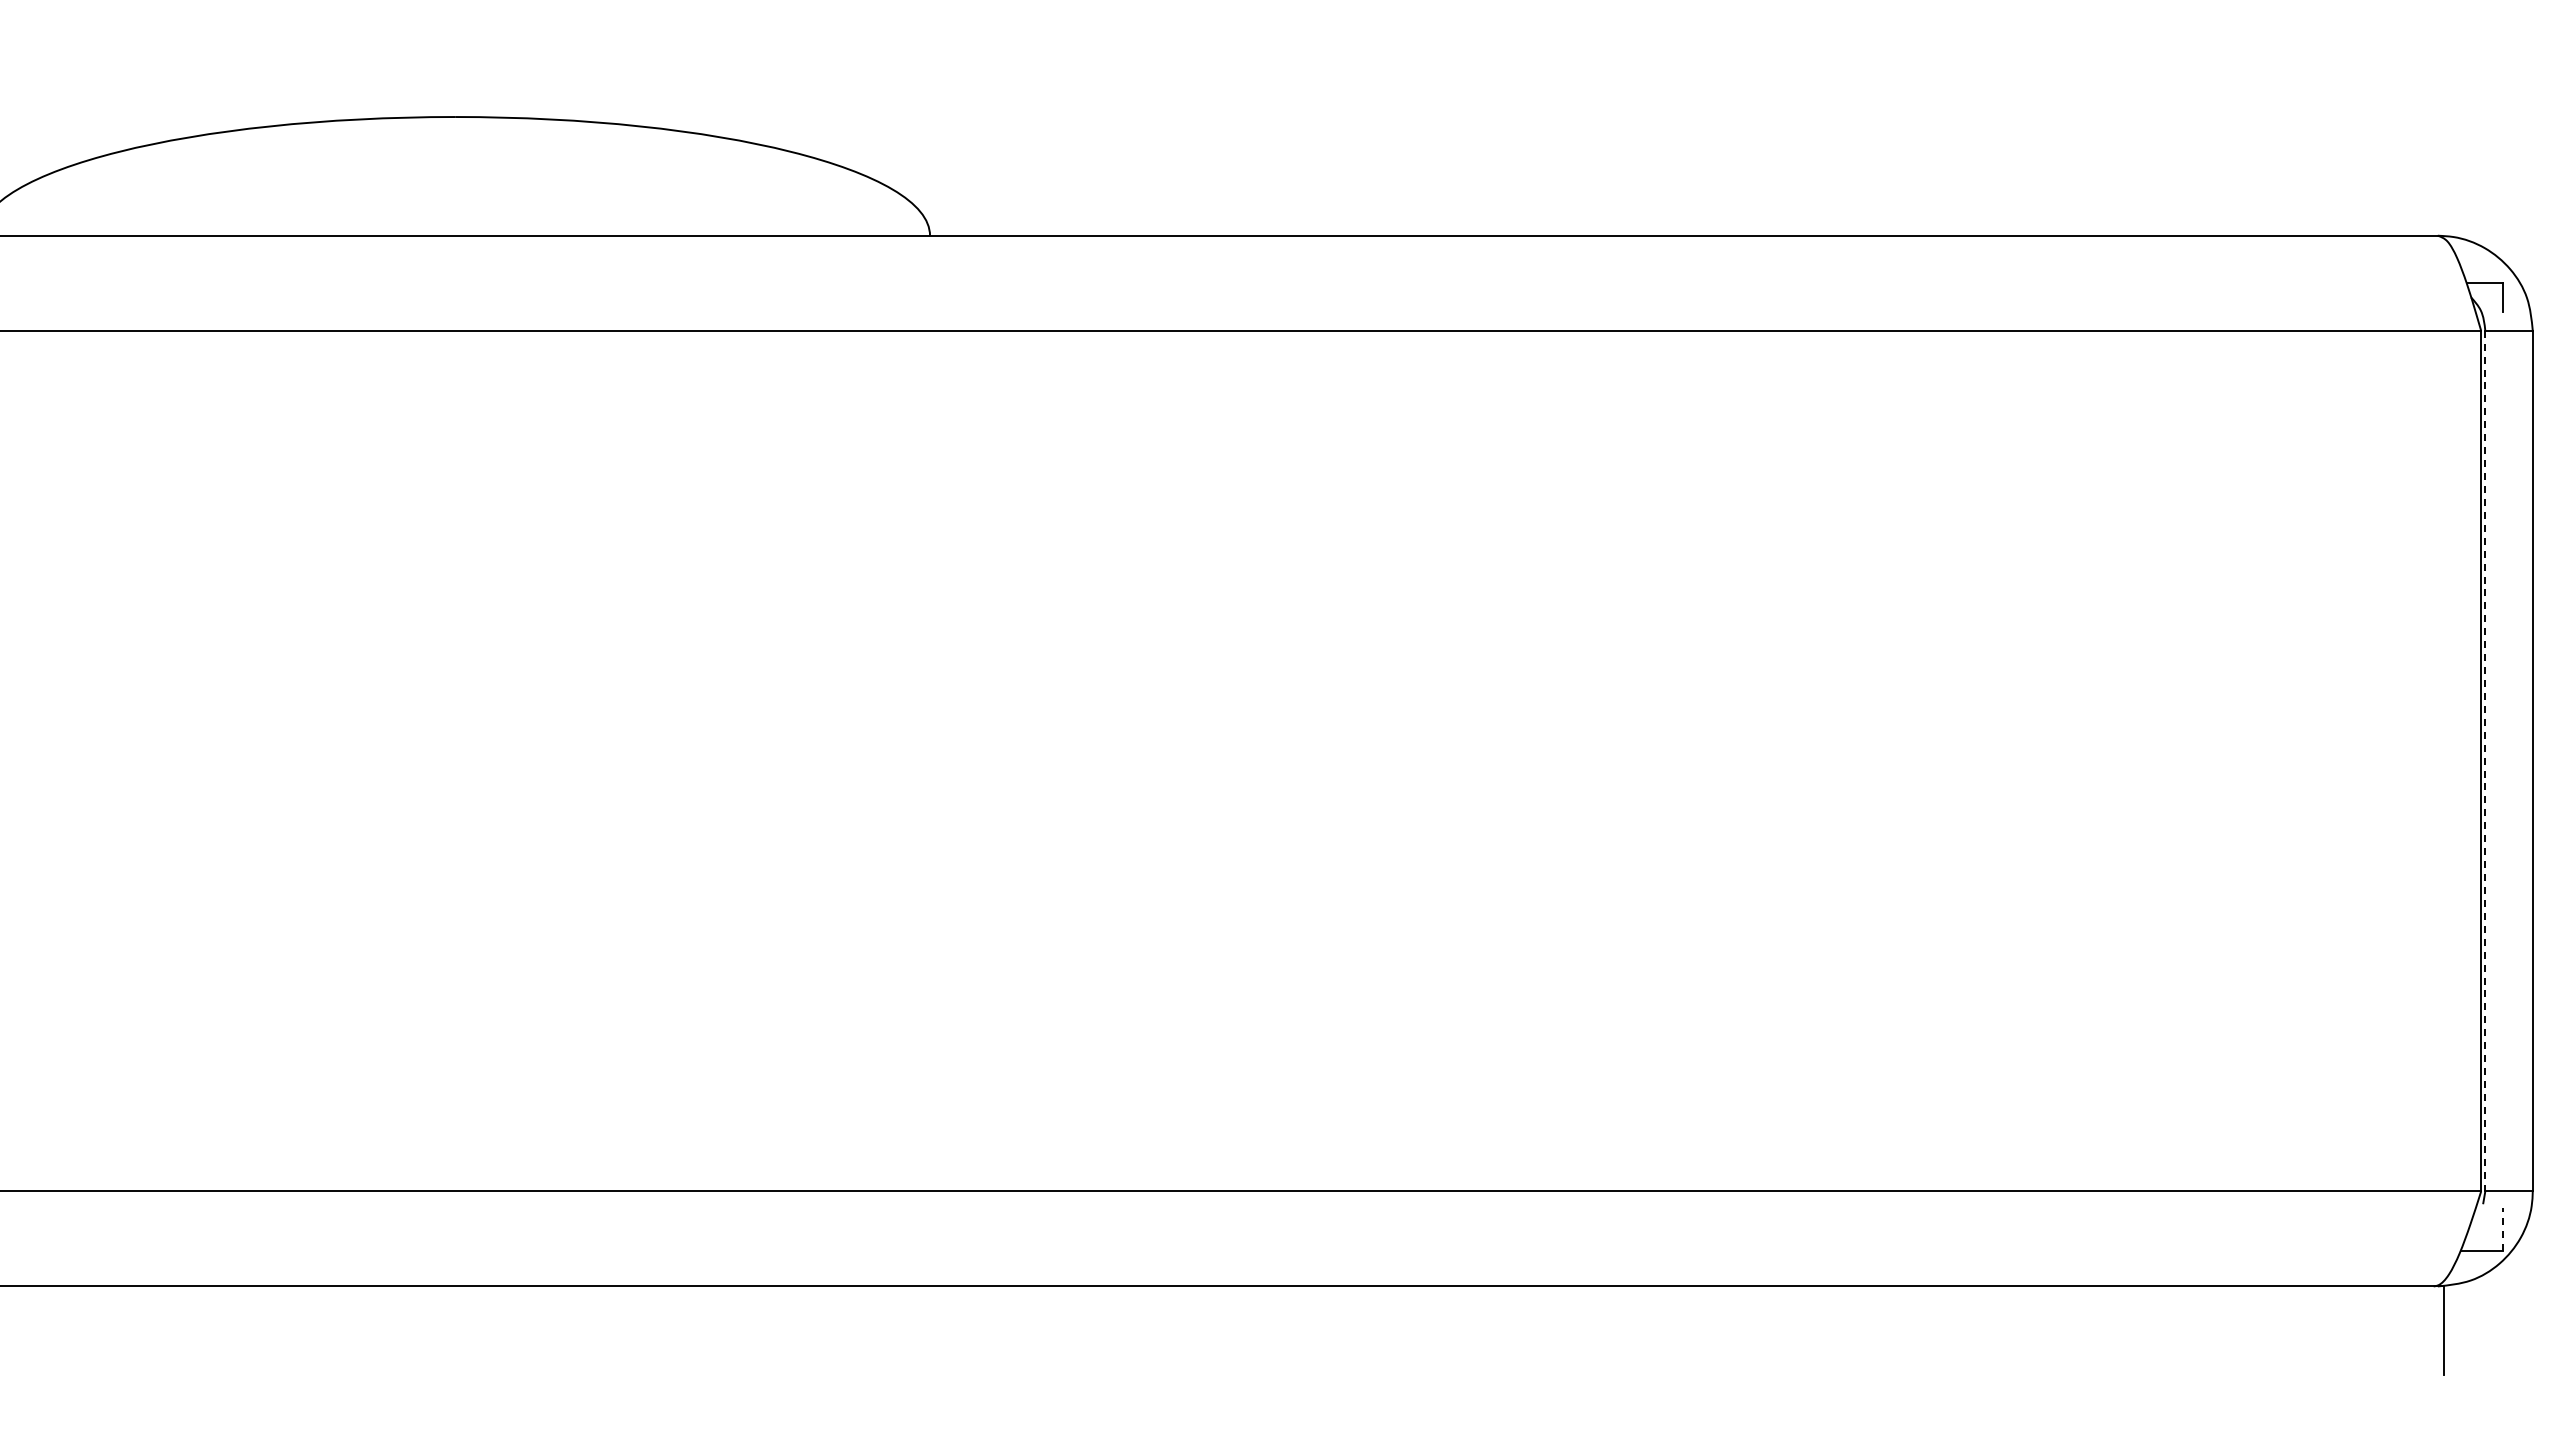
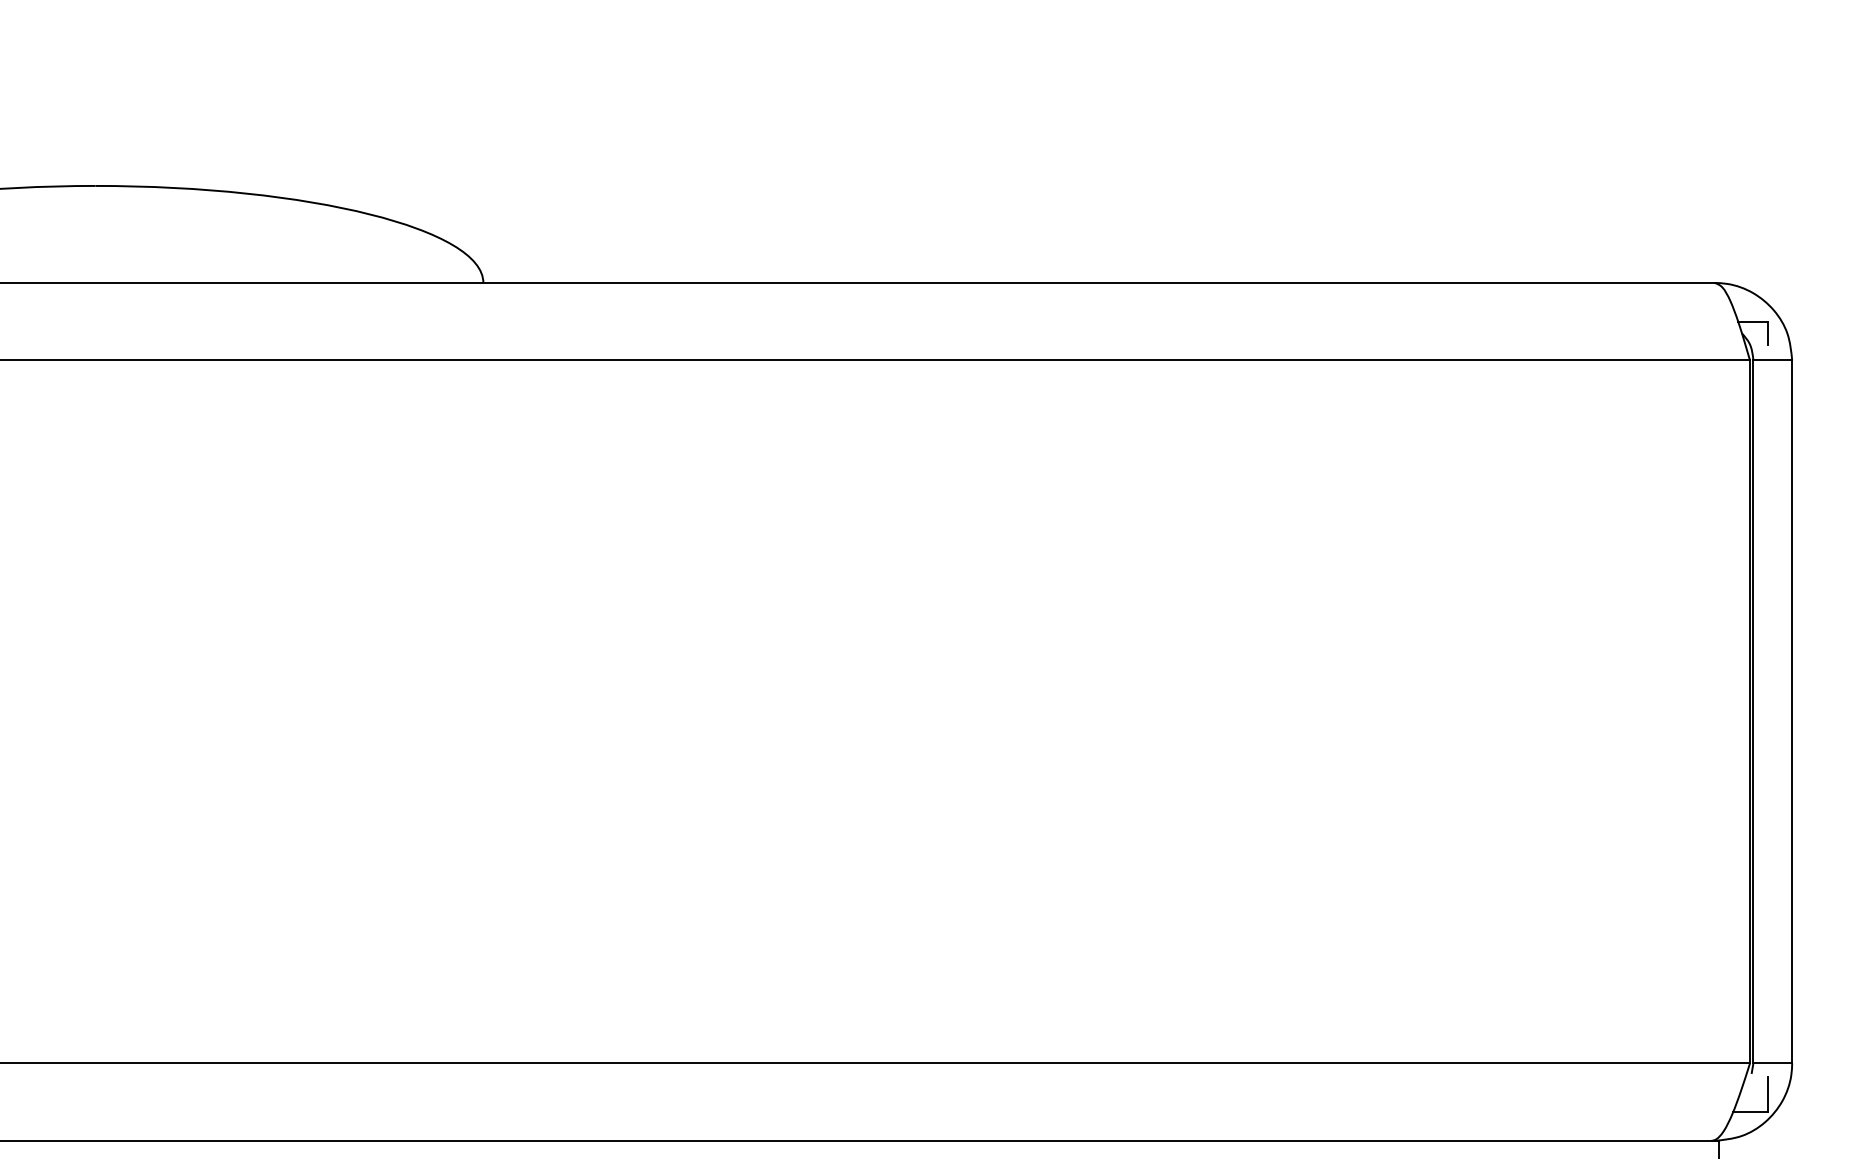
line: (2485, 761) -> (1753, 712), dashed -> solid
line: (2503, 1229) -> (1768, 1094), dashed -> solid

